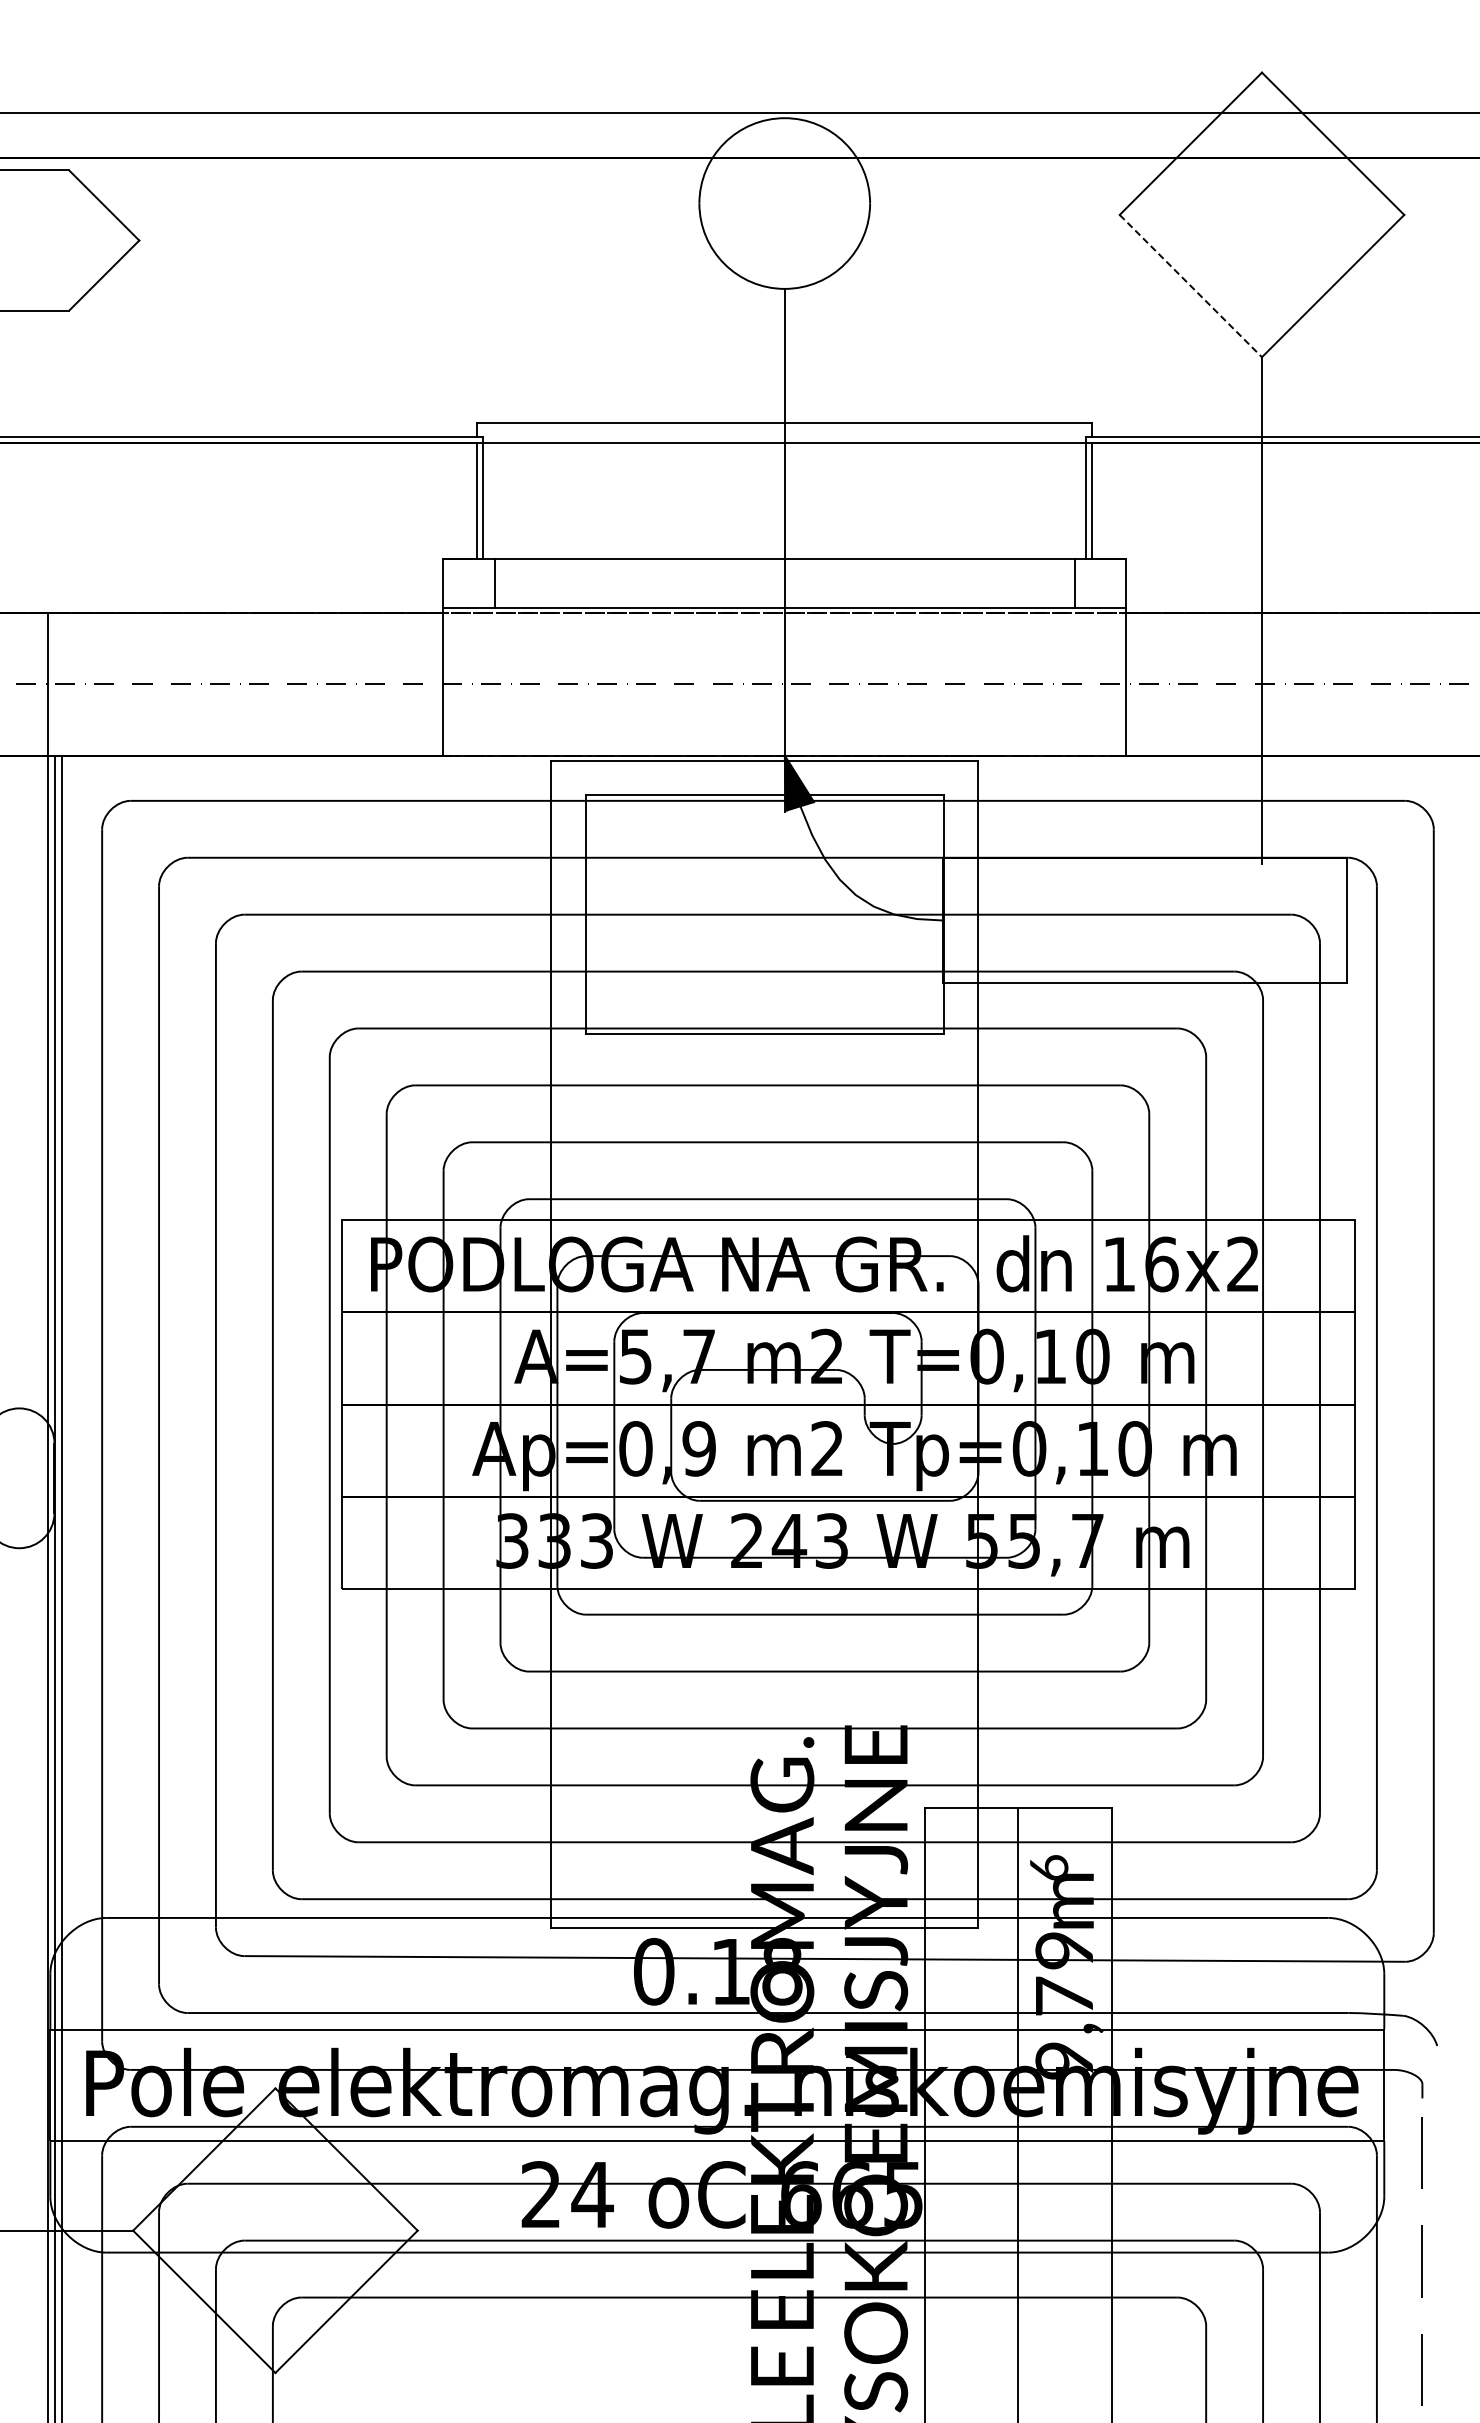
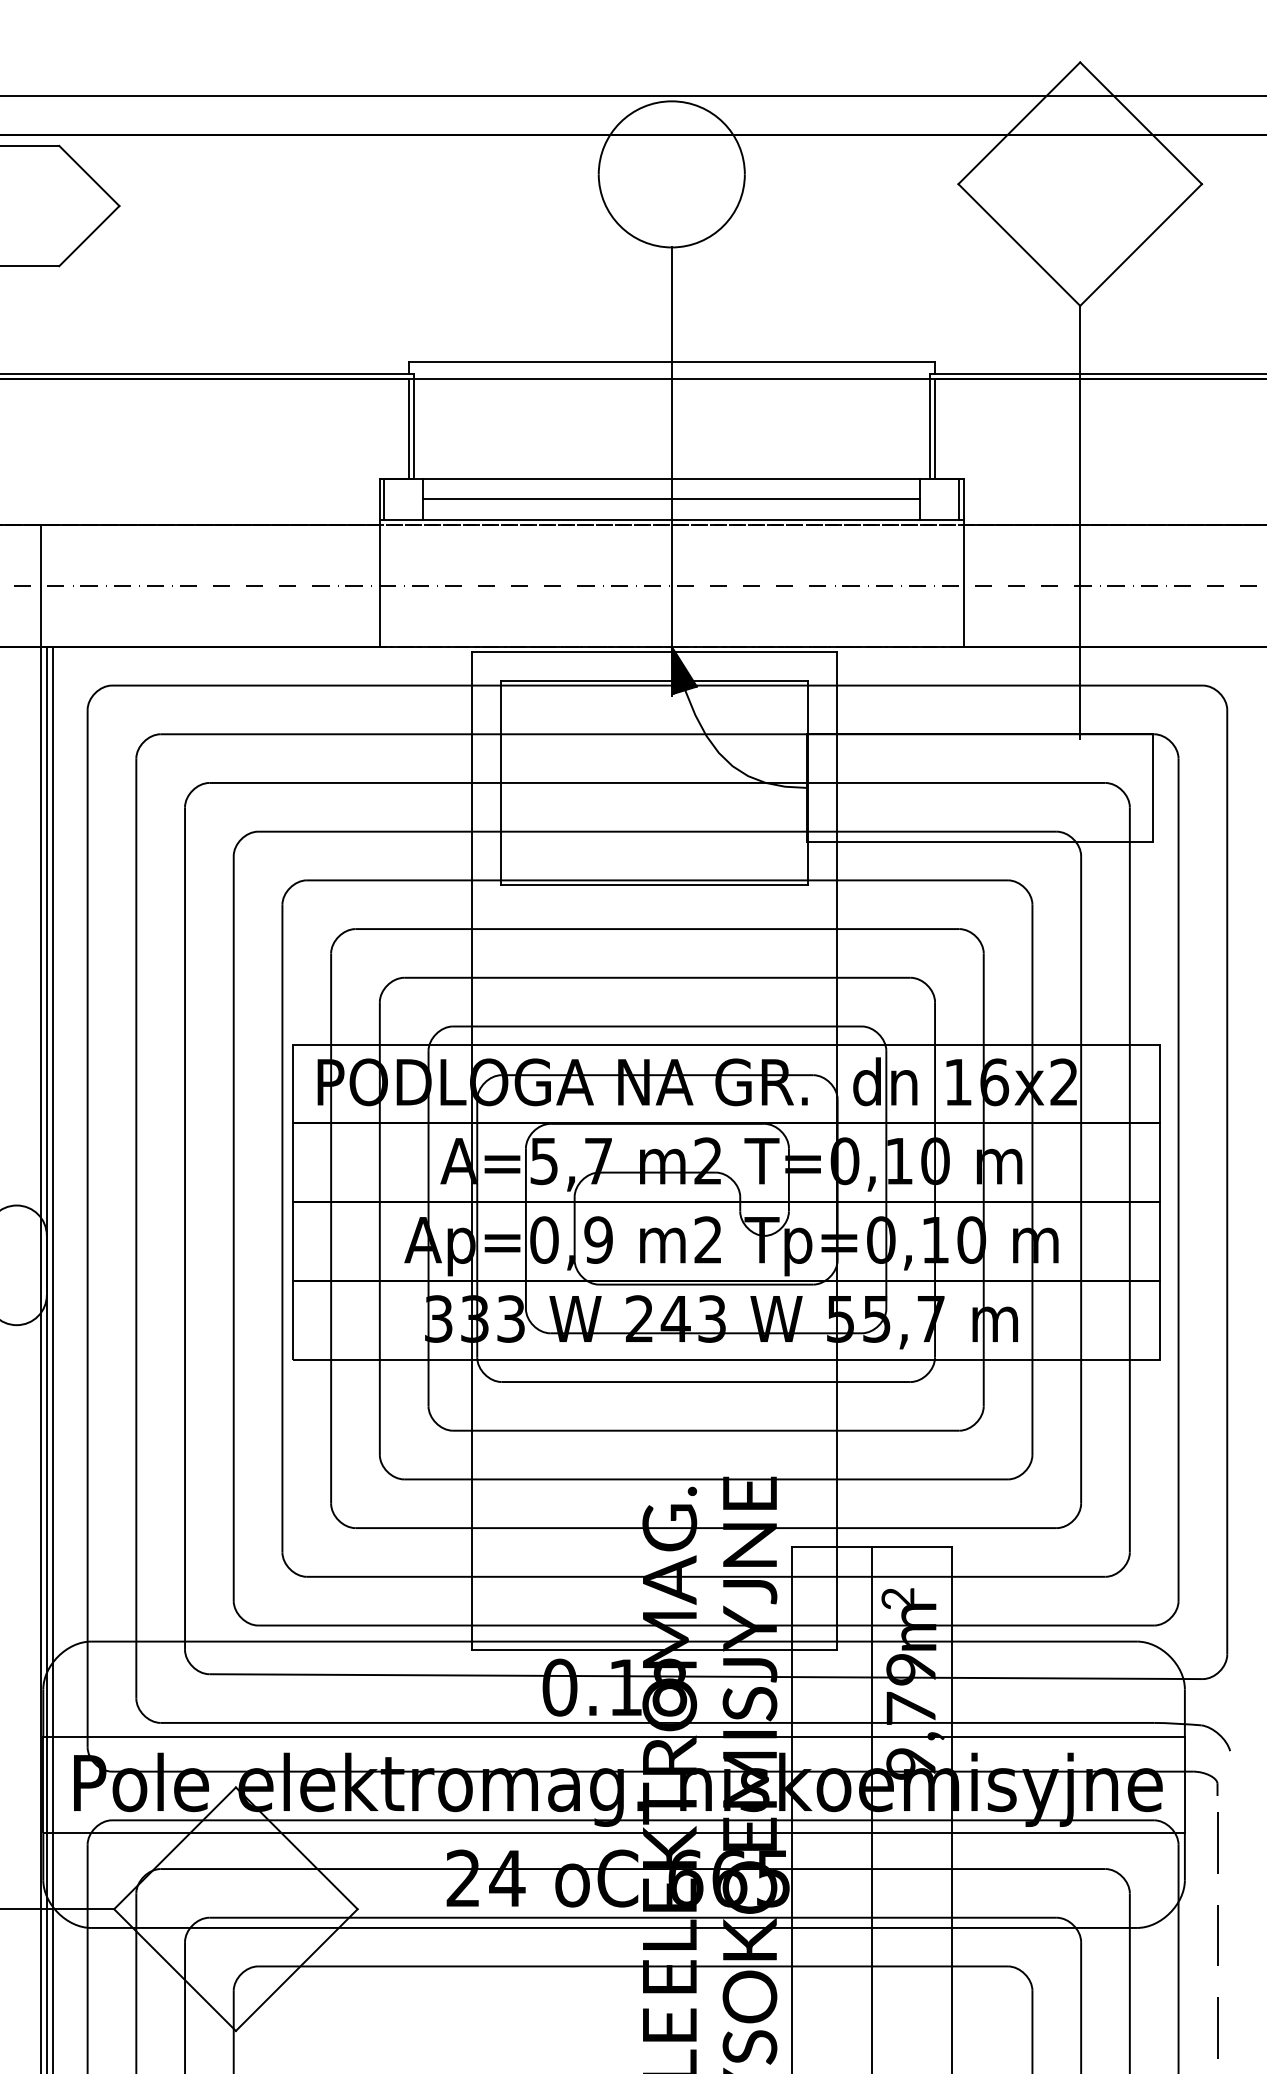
line: (1190, 286) -> (1019, 245), dashed -> solid
line: (449, 583) -> (384, 499), added
line: (784, 583) -> (671, 499), added
line: (1120, 583) -> (959, 499), added
text: (1048, 1867) -> (897, 1598), 6 -> 2

